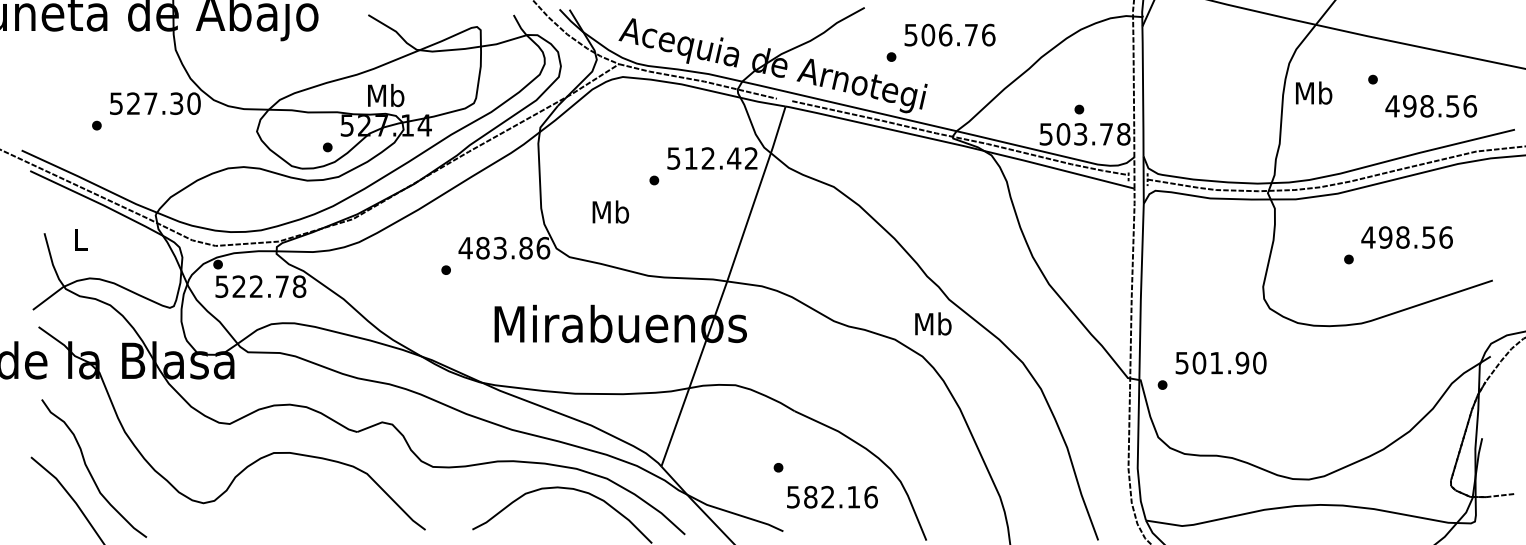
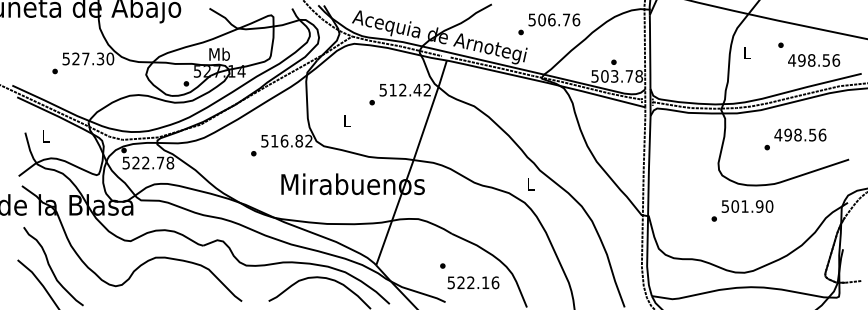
text: (941, 43) -> (549, 24), moved
text: (1314, 92) -> (747, 52), Mb -> L
text: (610, 211) -> (347, 120), Mb -> L
text: (503, 247) -> (286, 140), 483.86 -> 516.82
text: (932, 322) -> (530, 183), Mb -> L
text: (1212, 370) -> (742, 210), moved
text: (809, 496) -> (460, 282), 582.16 -> 522.16

